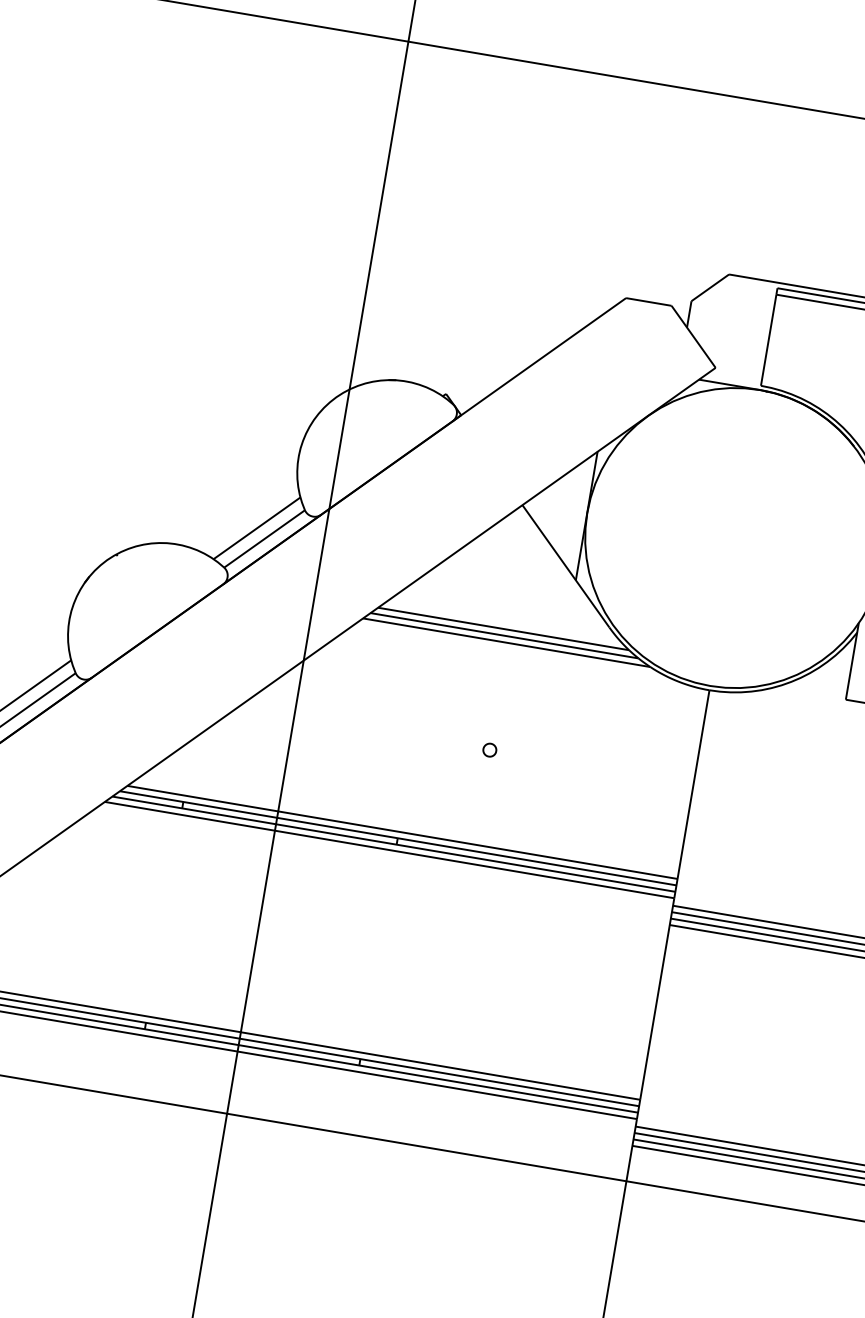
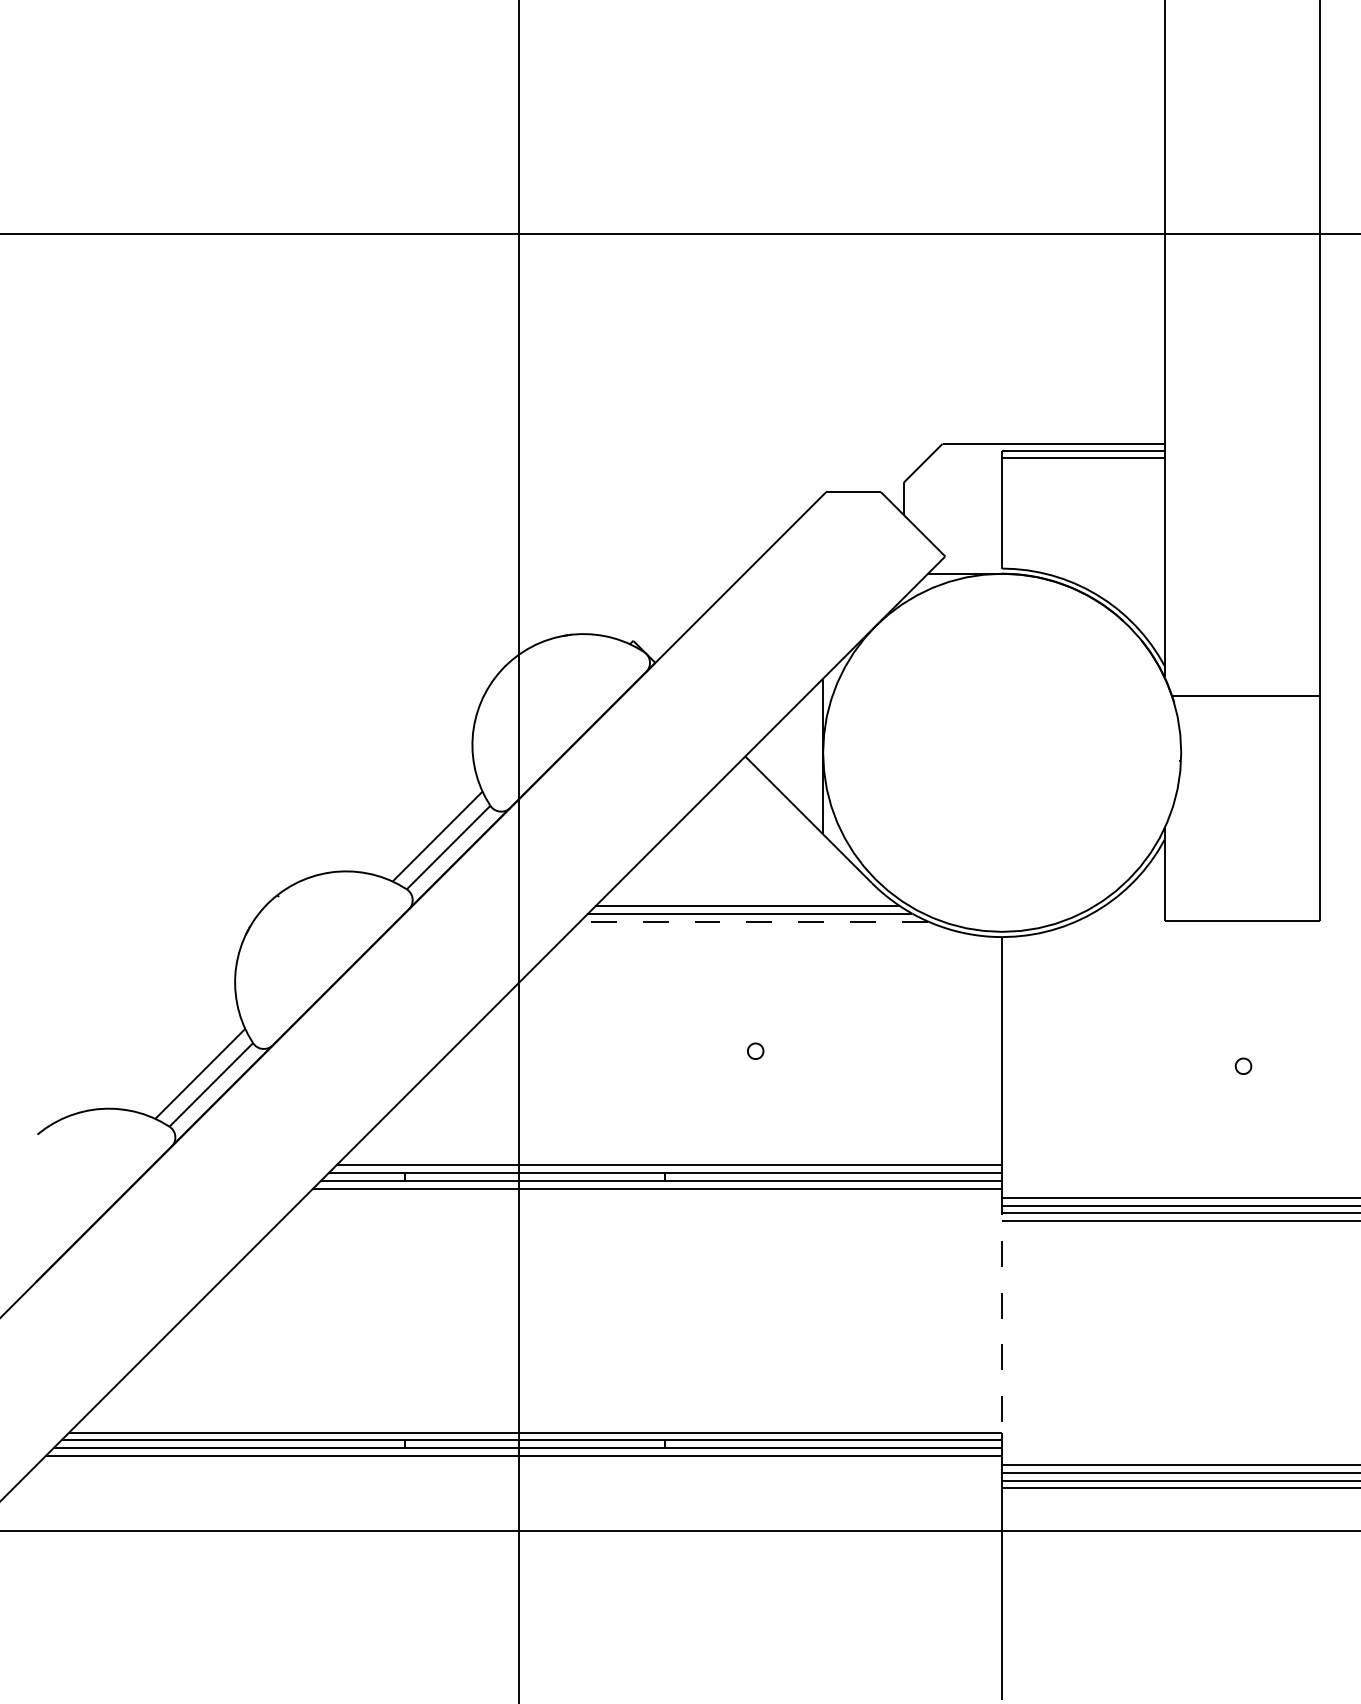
line: (507, 642) -> (754, 921), solid -> dashed
line: (657, 998) -> (1002, 1310), solid -> dashed

